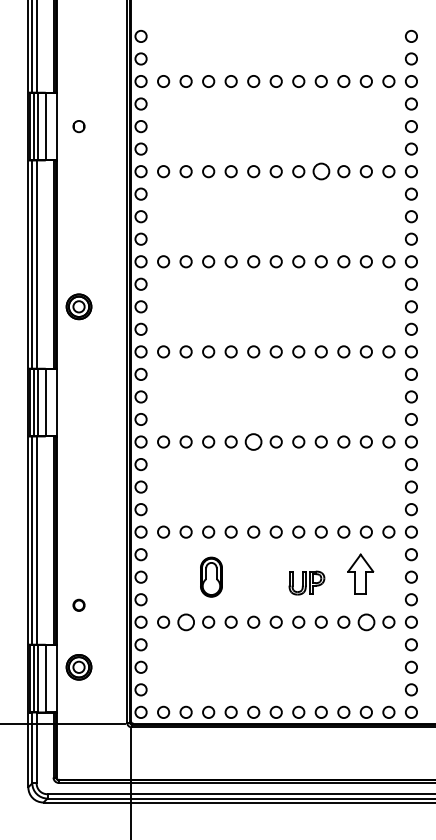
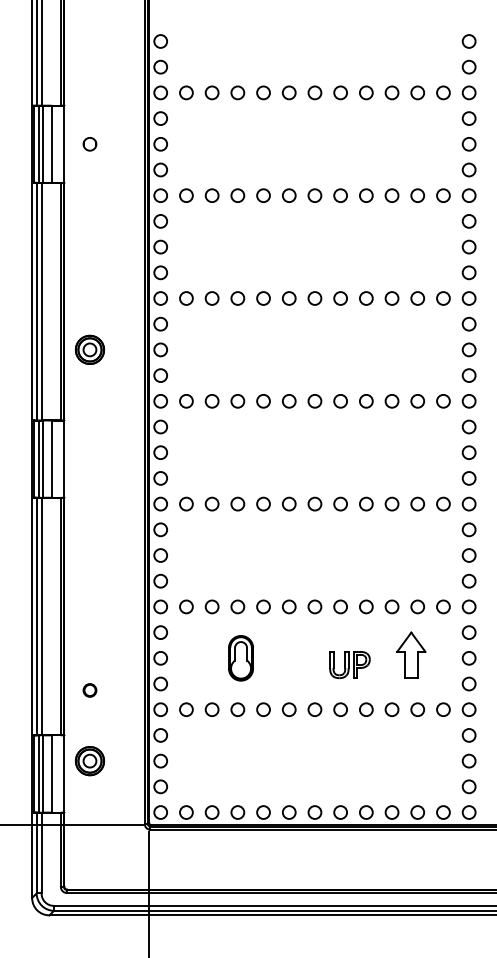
circle: (320, 171) -> (365, 195), size x0.71
circle: (253, 441) -> (288, 503), size x0.71
circle: (185, 621) -> (211, 708), size x0.71
circle: (365, 621) -> (416, 708), size x0.71

